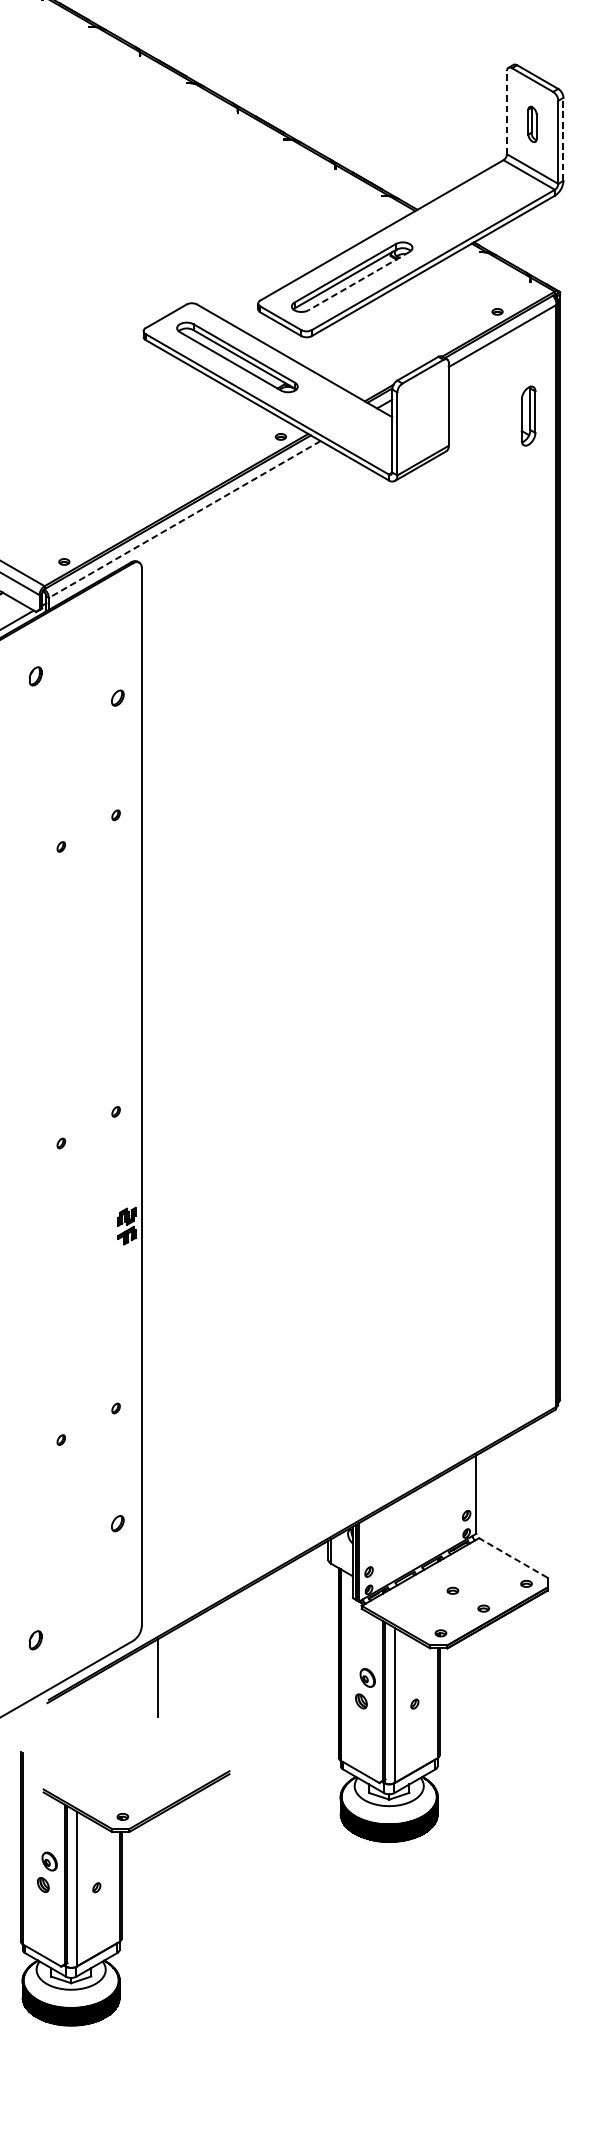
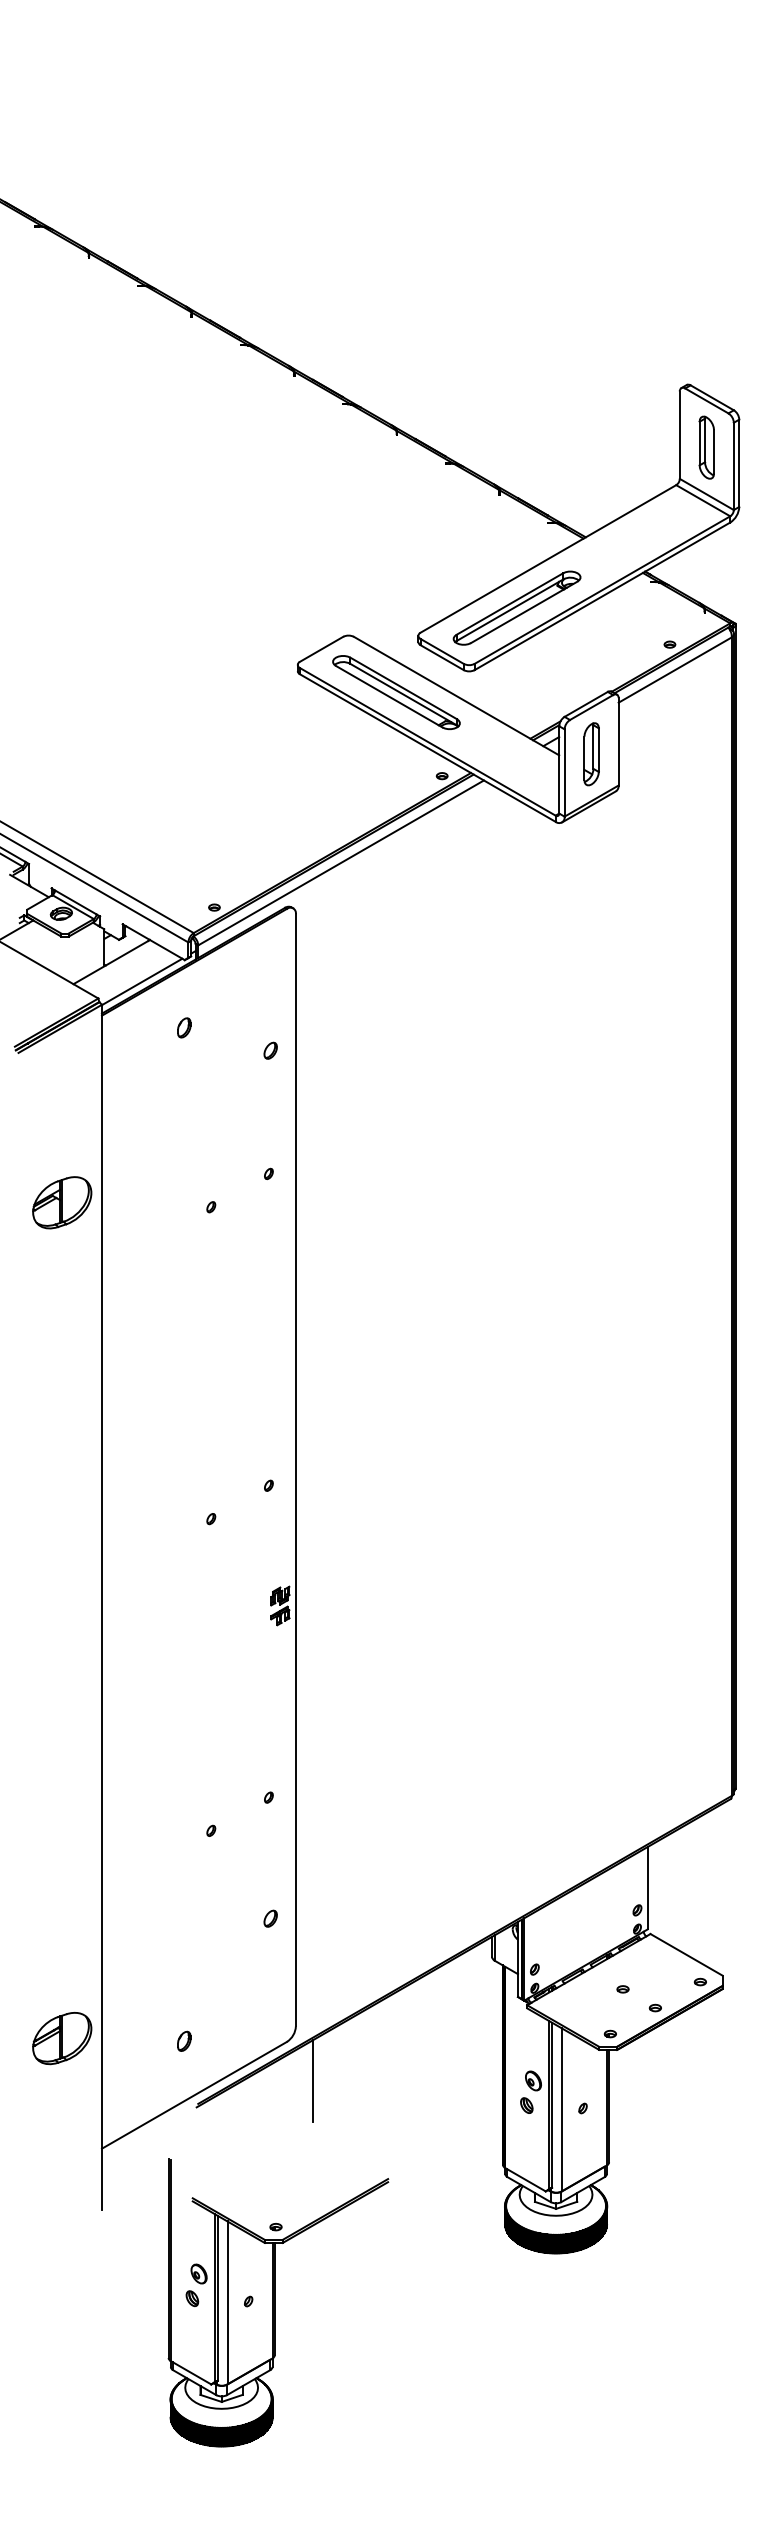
line: (506, 112) -> (679, 435), dashed -> solid
part: (532, 124) -> (706, 447), size x1.67
line: (563, 139) -> (739, 463), dashed -> solid
line: (359, 281) -> (524, 612), dashed -> solid
part: (528, 416) -> (591, 754), moved
line: (185, 519) -> (341, 862), dashed -> solid
line: (513, 1557) -> (686, 1954), dashed -> solid

